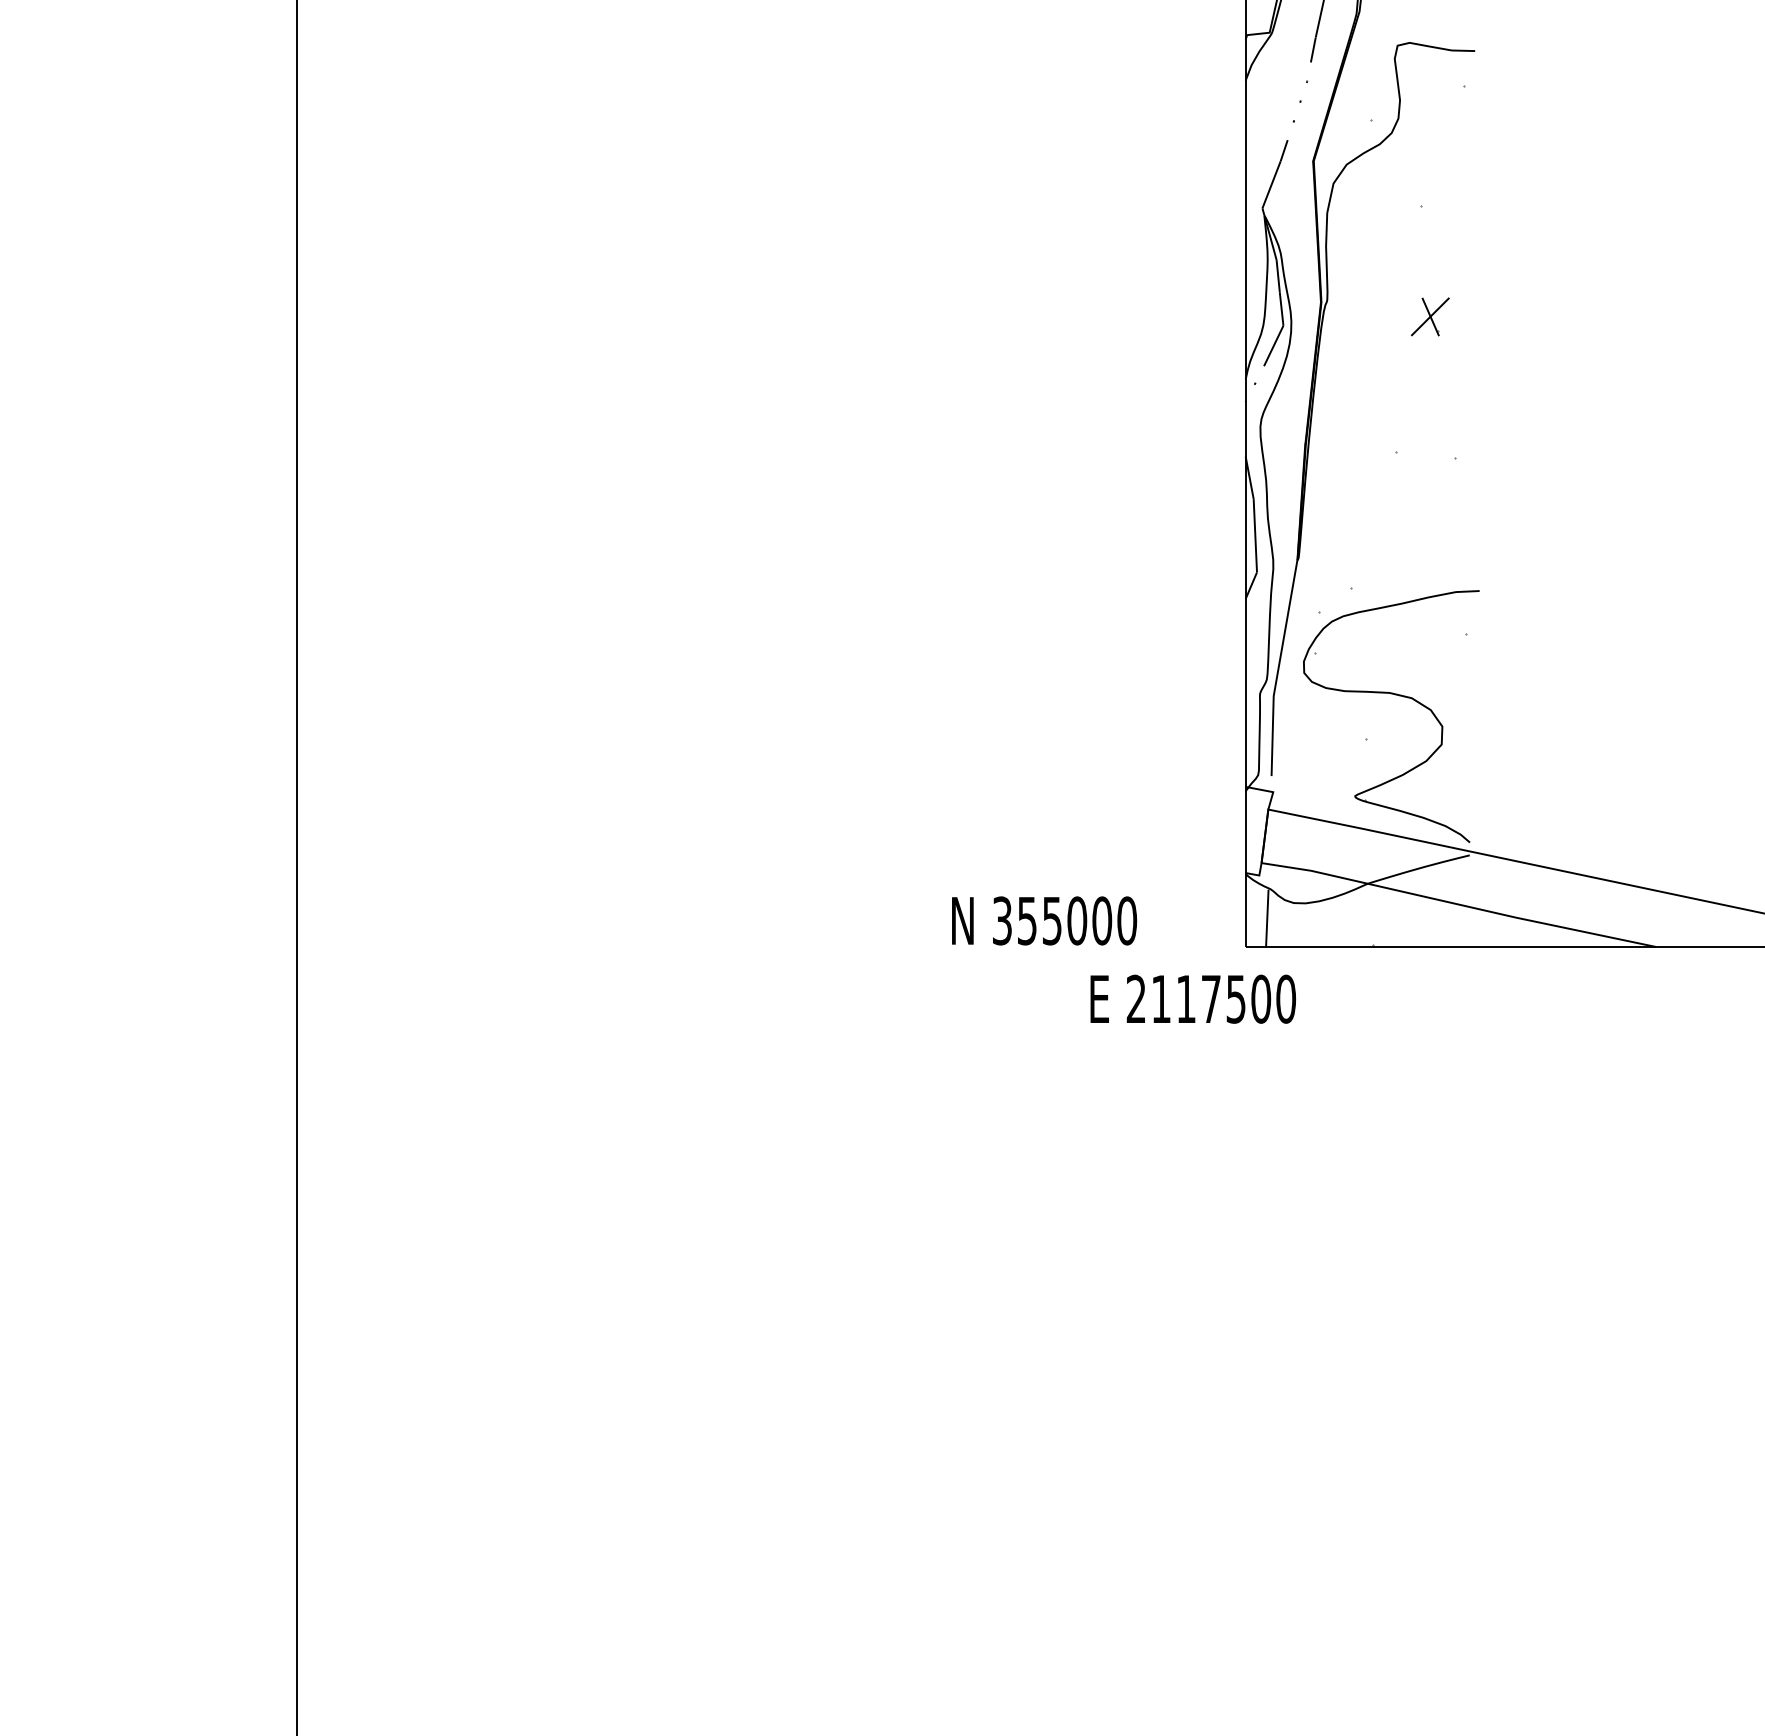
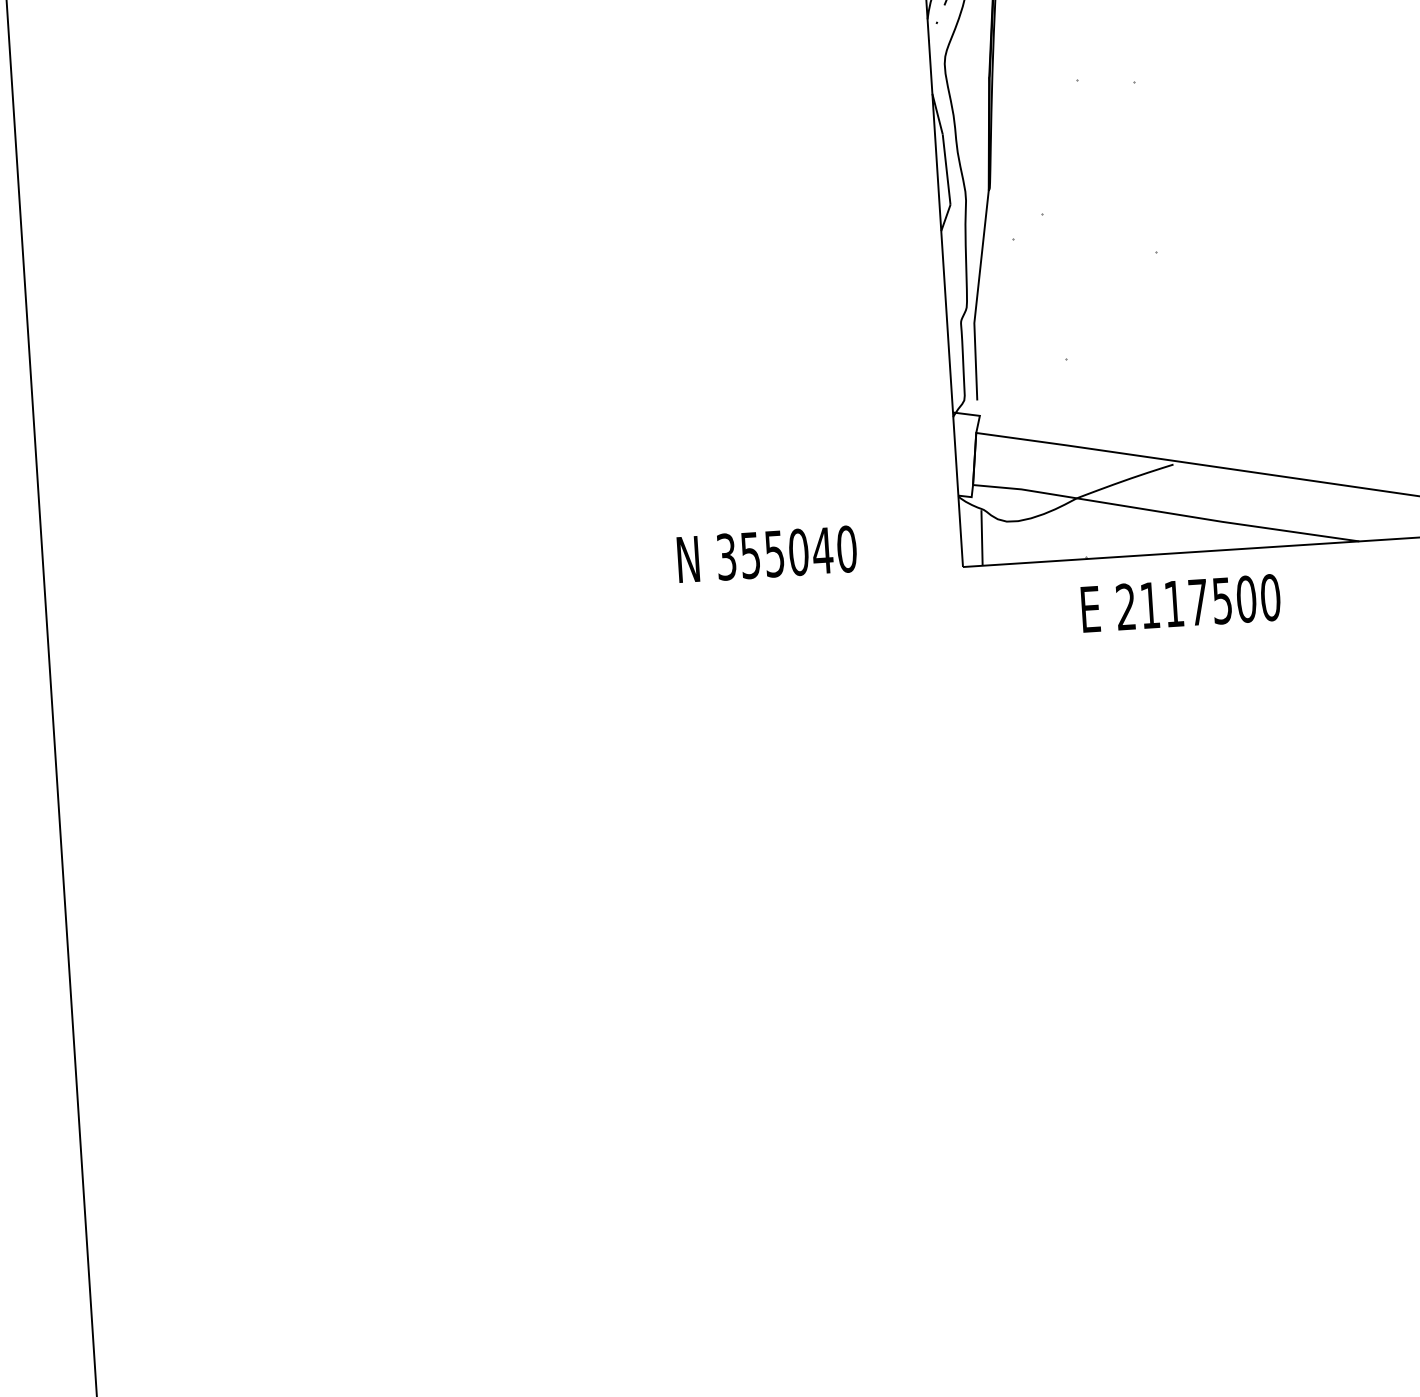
part: (1395, 695) -> (1091, 314), removed
text: (1101, 920) -> (822, 550), 355000 -> 355040
text: (1192, 998) -> (1180, 602), moved

